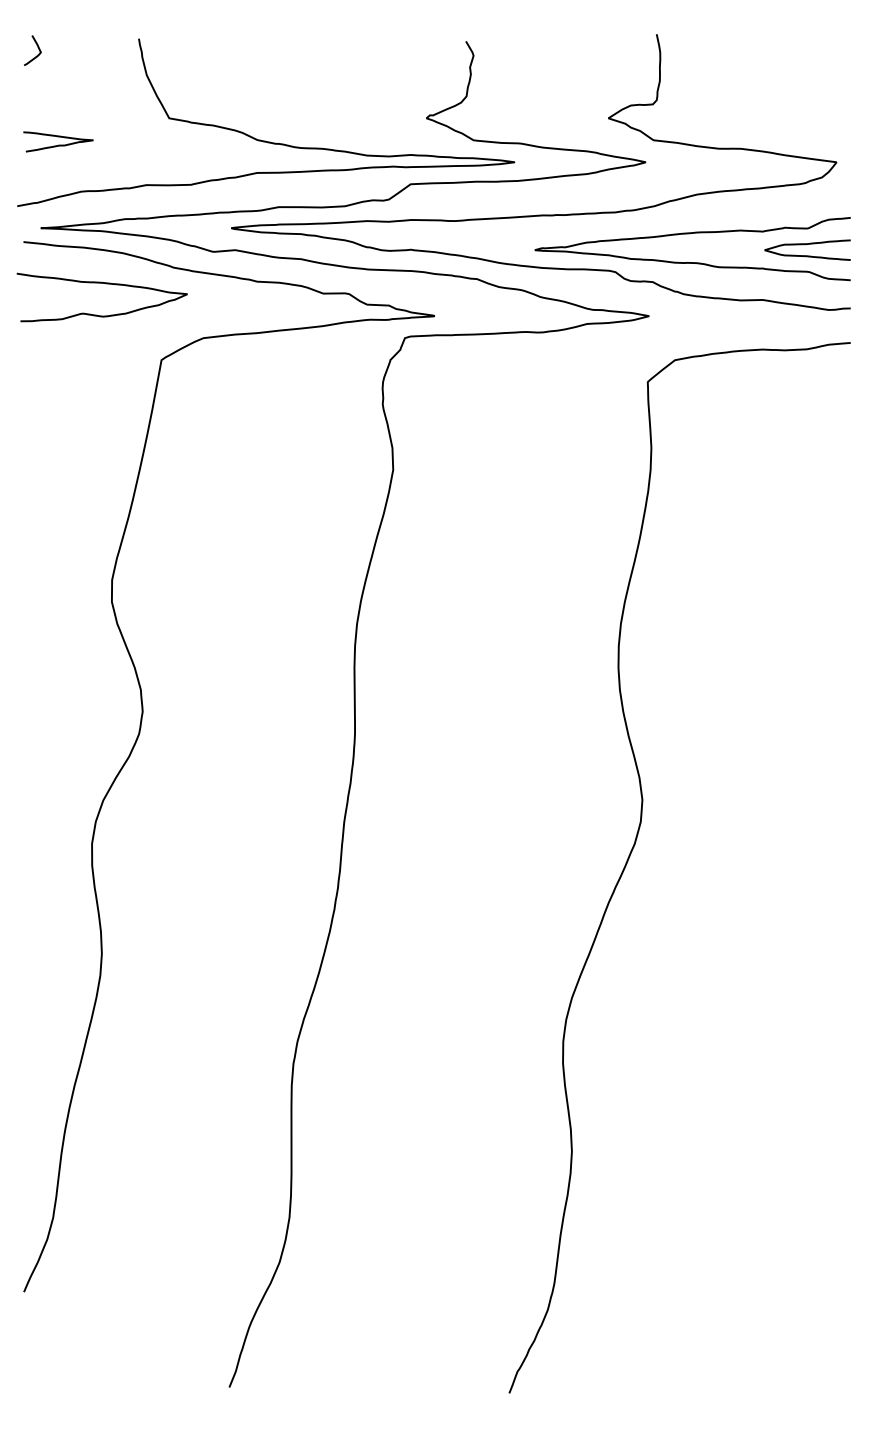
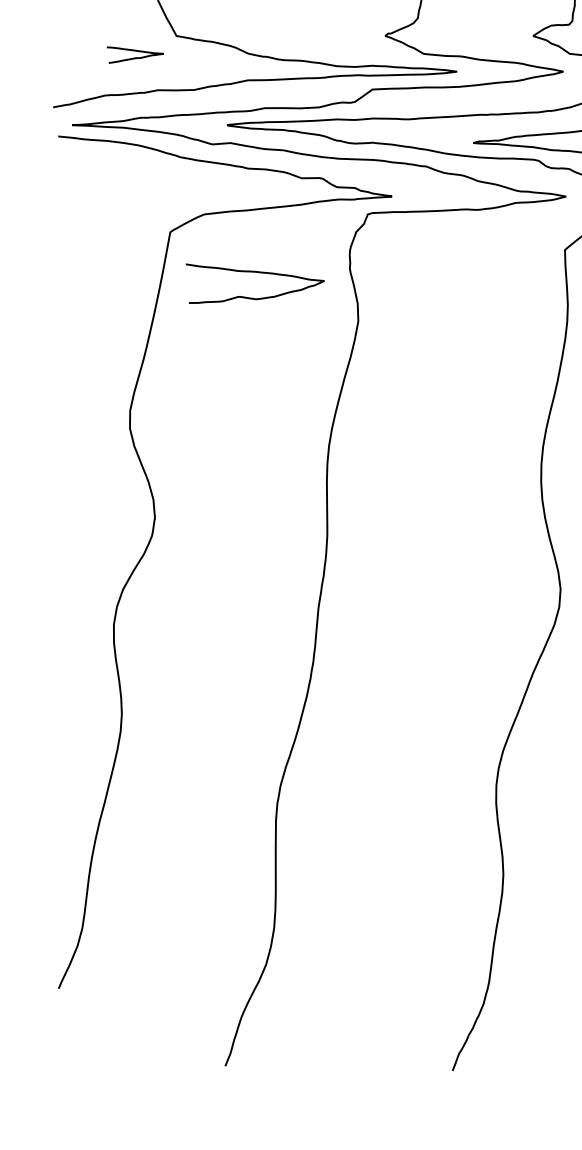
curve: (58, 144) -> (135, 57), moved
curve: (105, 284) -> (257, 273), moved

